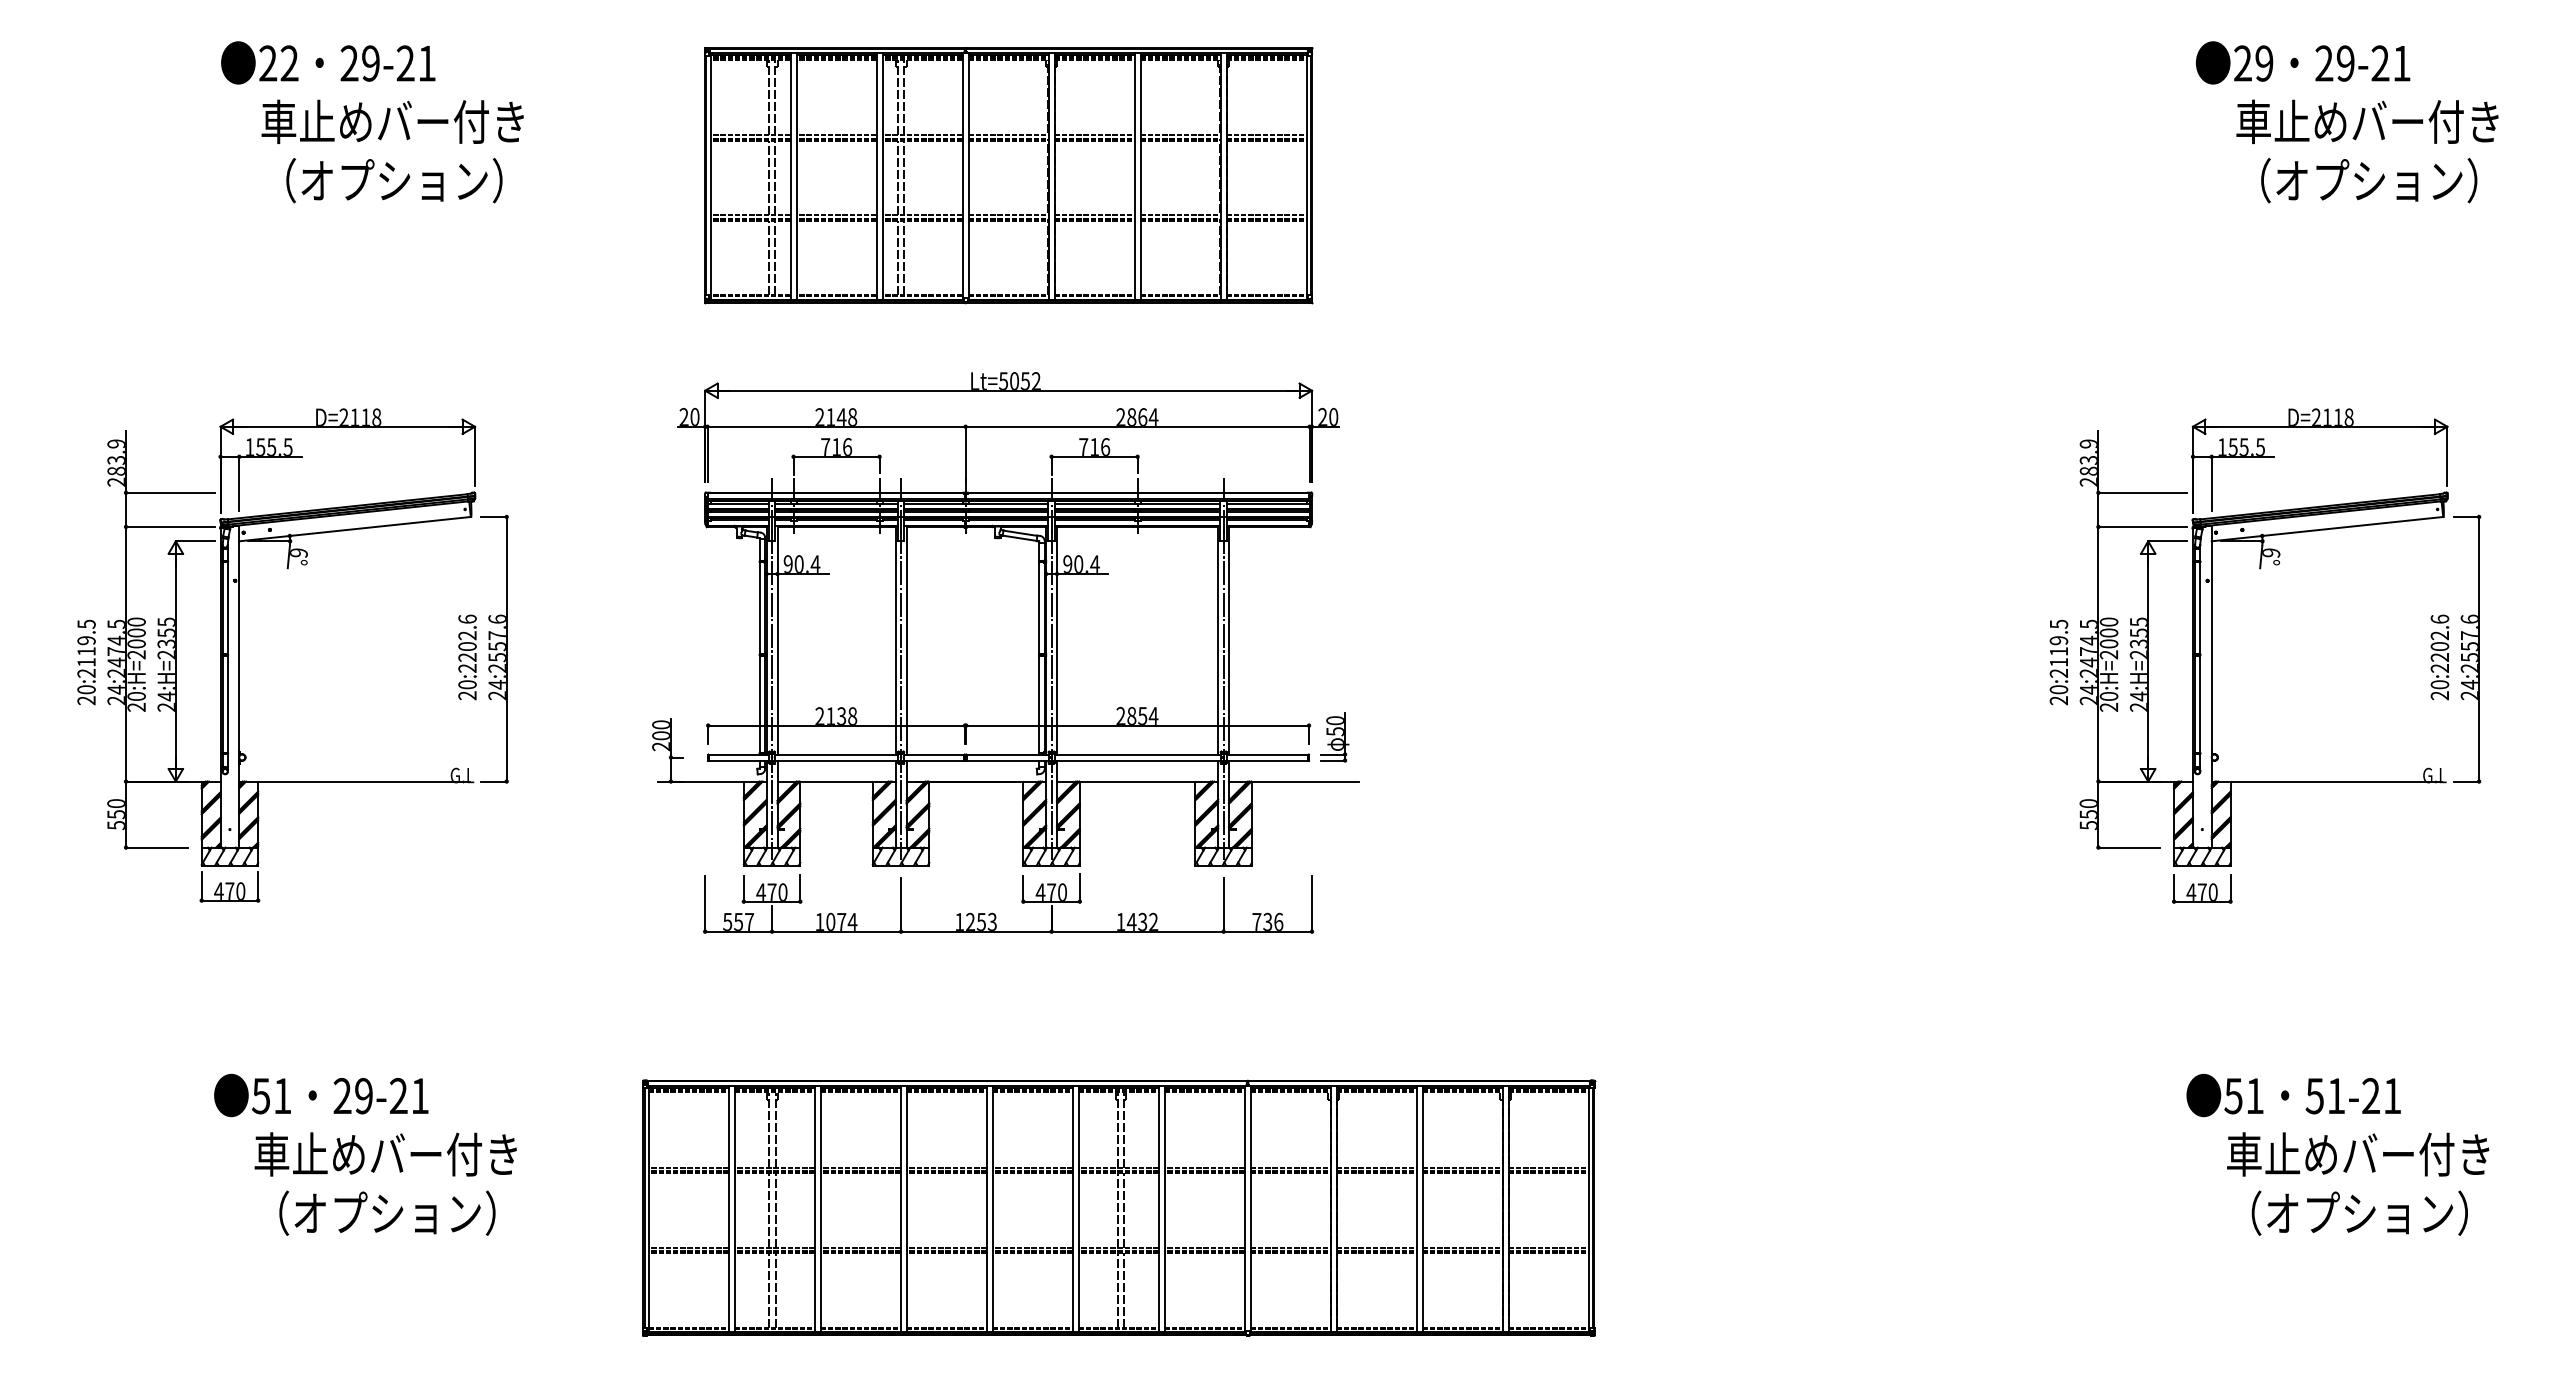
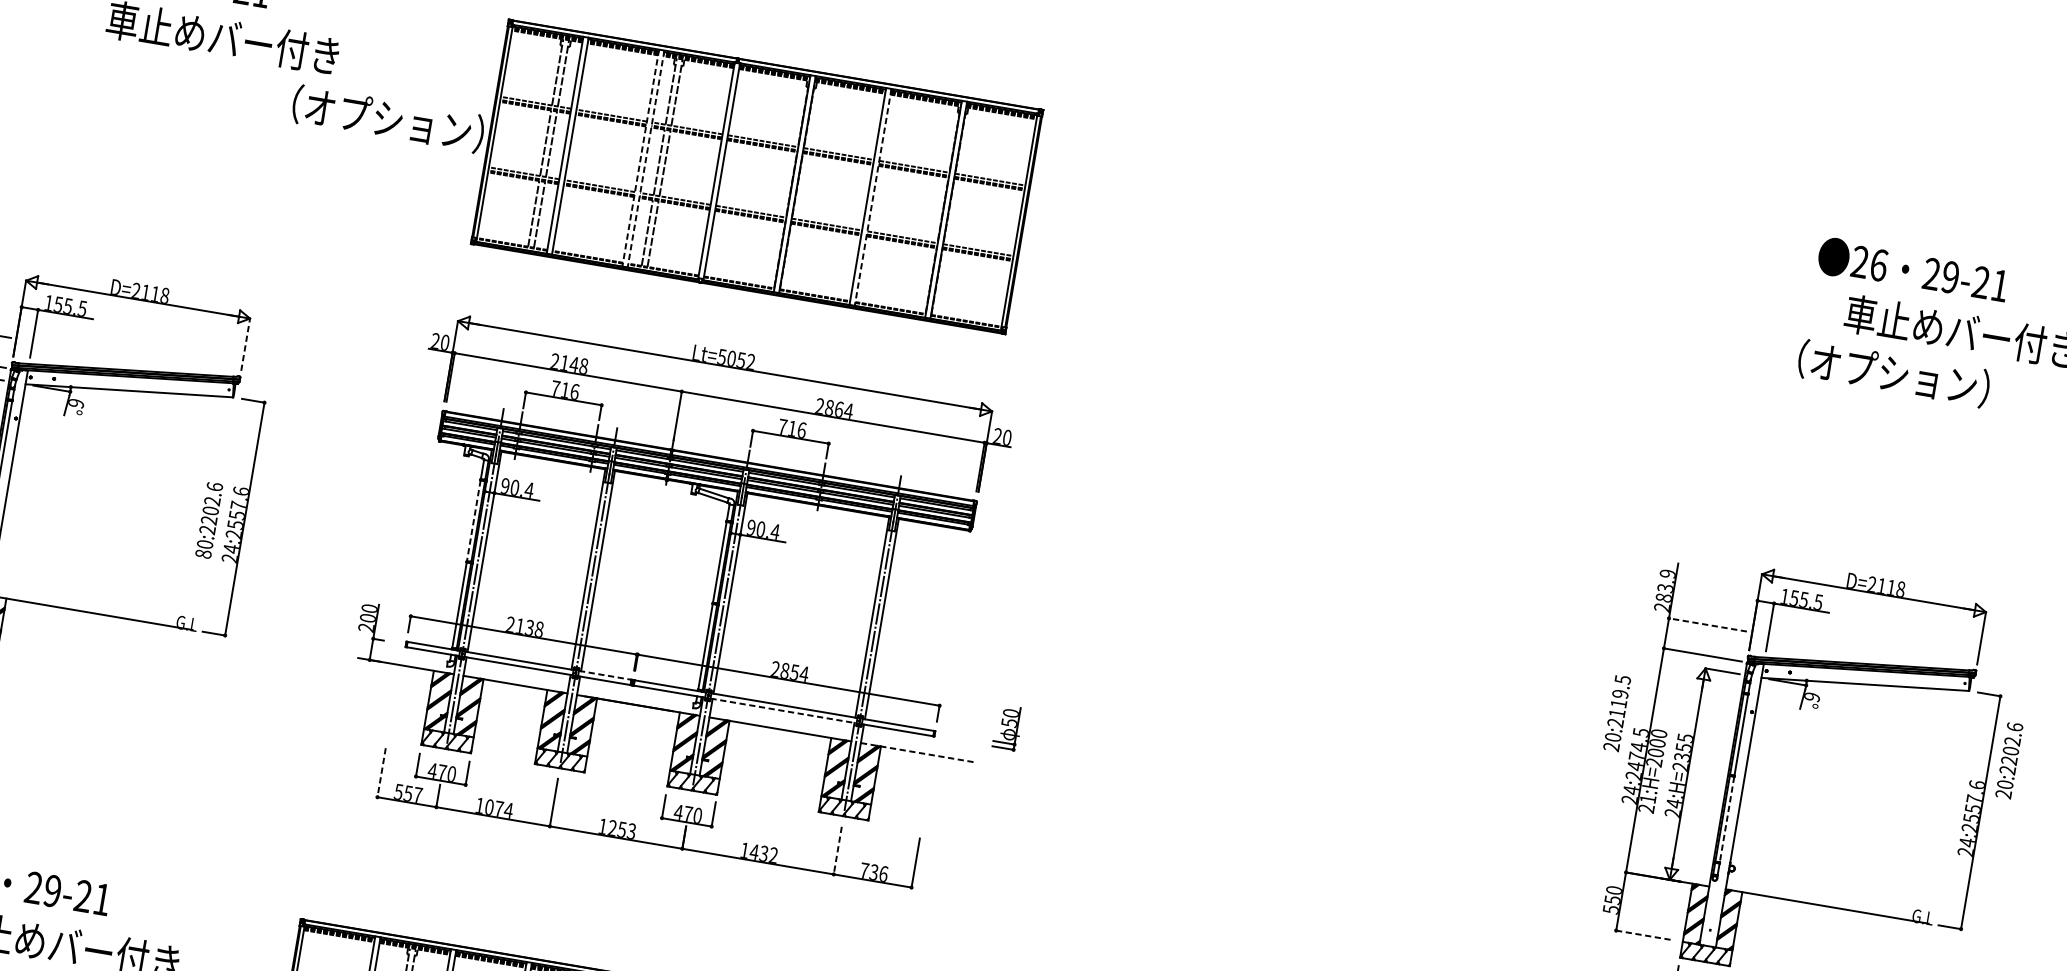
text: (2264, 63) -> (1879, 265), 29 -> 26
line: (876, 177) -> (640, 158), solid -> dashed
line: (882, 177) -> (645, 159), solid -> dashed
line: (1140, 177) -> (872, 198), solid -> dashed
text: (394, 180) -> (388, 119), moved
text: (2369, 180) -> (1894, 373), moved
line: (475, 456) -> (246, 344), solid -> dashed
line: (2142, 492) -> (1707, 624), solid -> dashed
line: (759, 608) -> (473, 520), solid -> dashed
text: (2439, 657) -> (2008, 760), moved
text: (2058, 662) -> (1616, 713), moved
text: (467, 695) -> (203, 553), 20:2202.6 -> 80:2202.6
text: (2108, 696) -> (1647, 799), 20:H=2000 -> 21:H=2000
line: (2200, 704) -> (1727, 819), solid -> dashed
part: (1334, 737) -> (1007, 728), moved
line: (933, 754) -> (604, 675), solid -> dashed
line: (1138, 760) -> (784, 711), solid -> dashed
line: (1294, 781) -> (918, 752), solid -> dashed
line: (2129, 847) -> (1643, 935), solid -> dashed
line: (705, 903) -> (381, 772), solid -> dashed
line: (1223, 905) -> (837, 851), solid -> dashed

